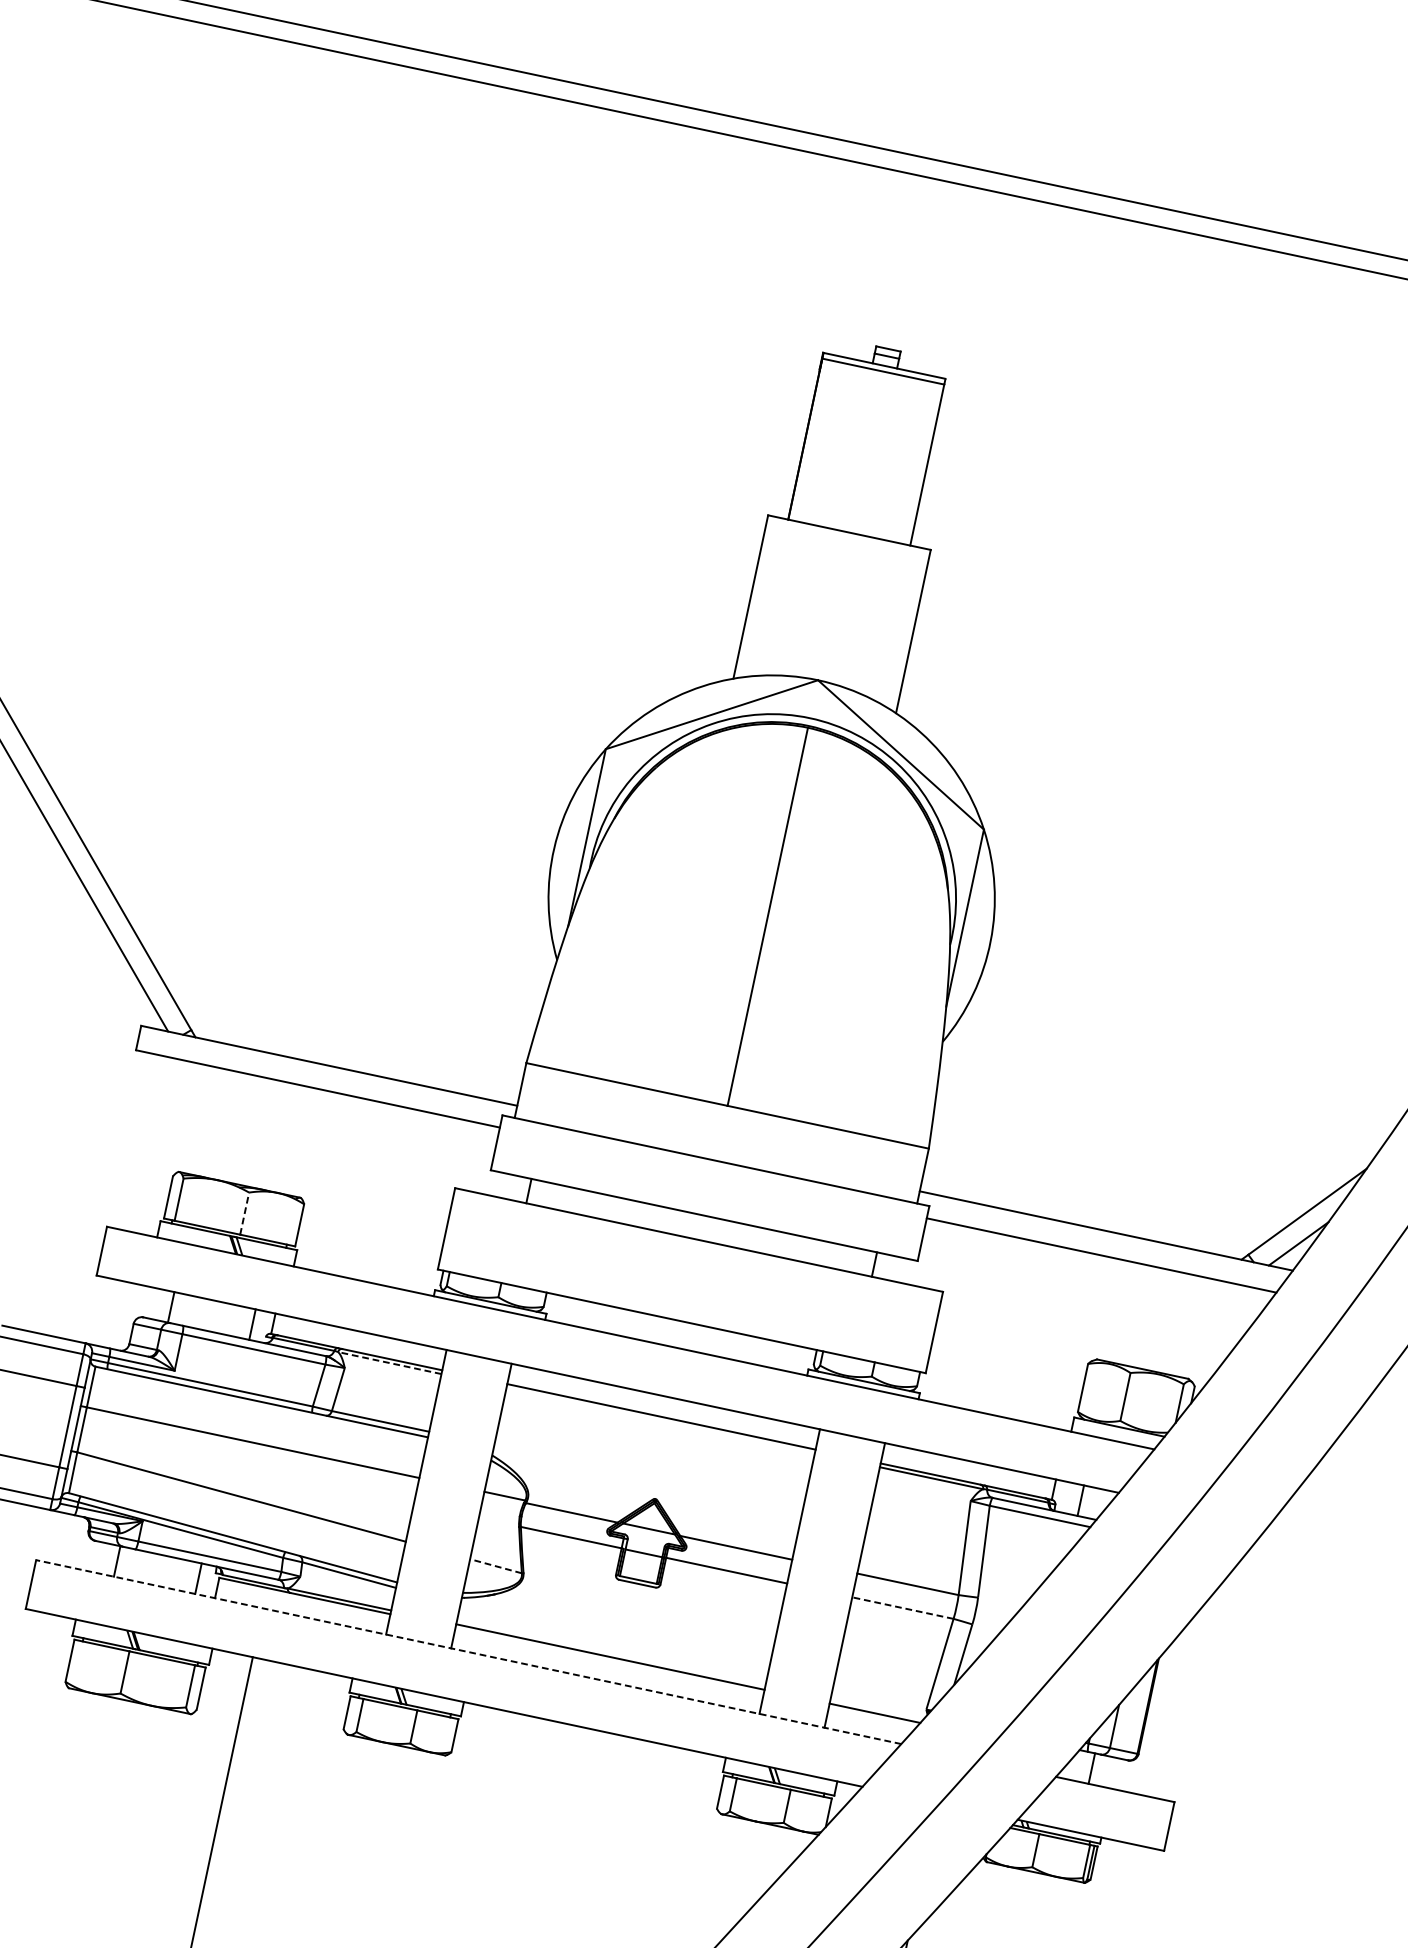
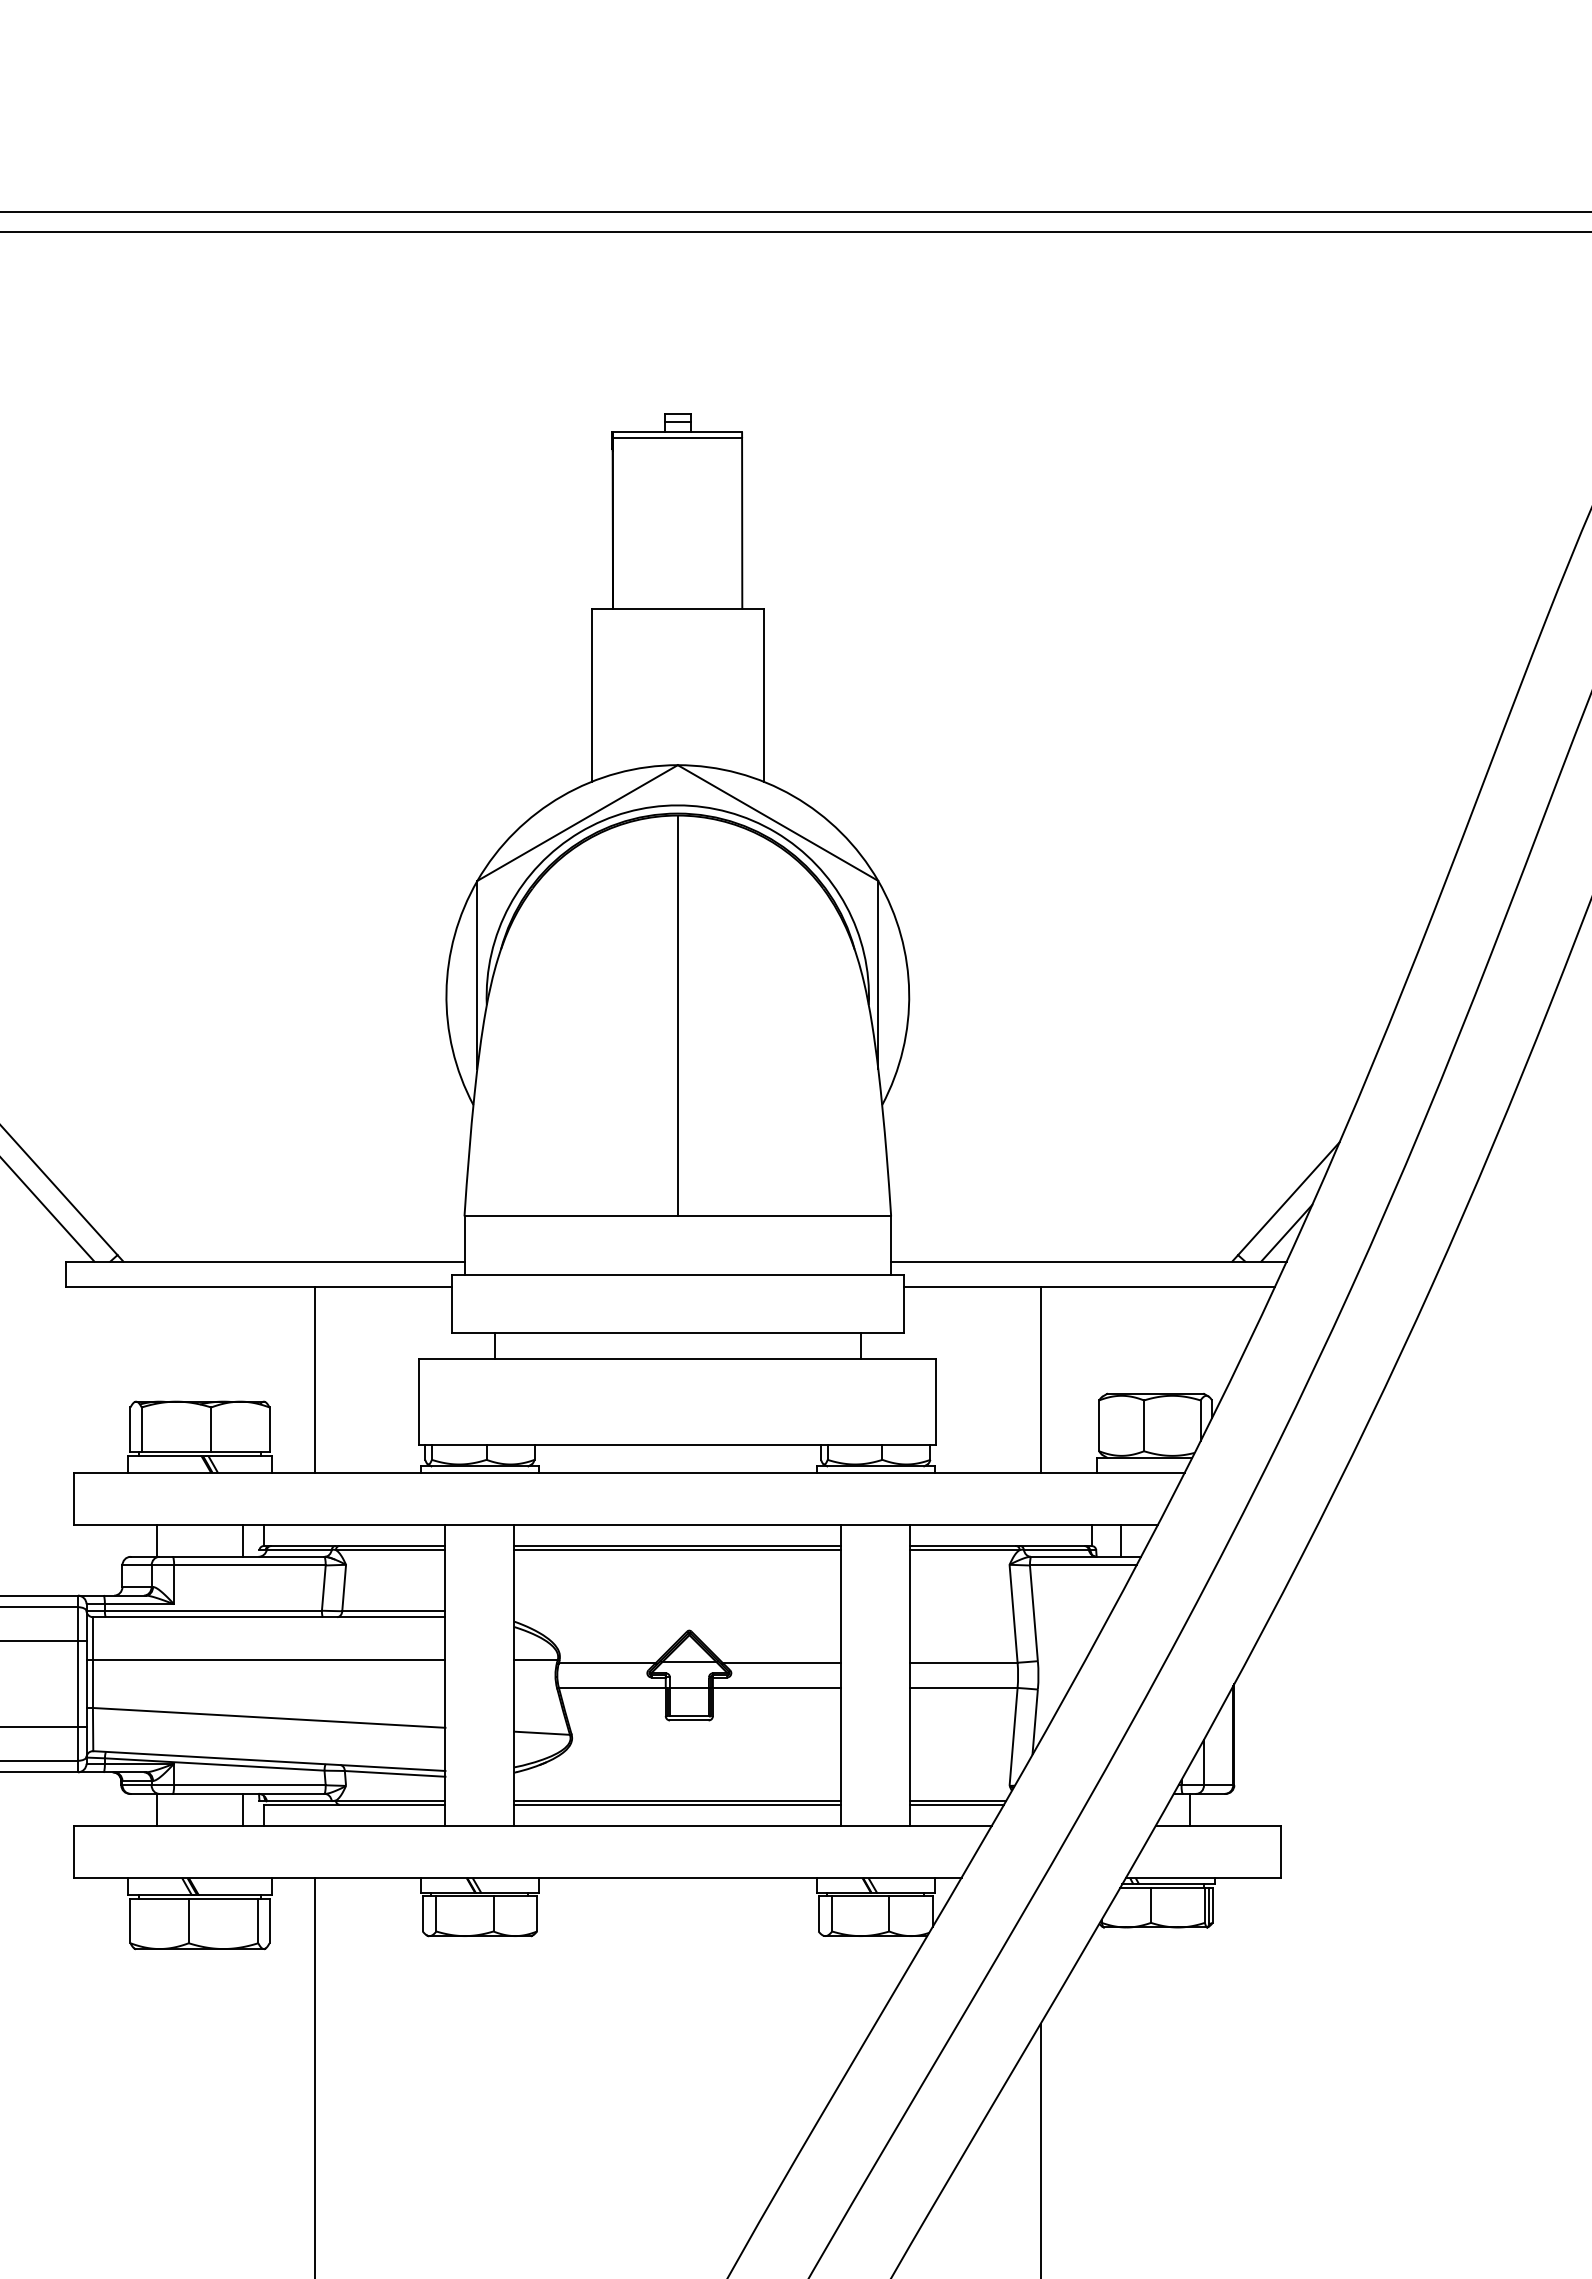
line: (353, 1187) -> (315, 1379), added
line: (244, 1213) -> (211, 1429), dashed -> solid
line: (1037, 1332) -> (1040, 1379), added
line: (389, 1363) -> (390, 1550), dashed -> solid
line: (660, 1420) -> (677, 1550), added
line: (496, 1566) -> (542, 1733), dashed -> solid
line: (902, 1607) -> (963, 1687), dashed -> solid
line: (469, 1652) -> (533, 1826), dashed -> solid
line: (609, 1660) -> (677, 1804), added
line: (873, 1716) -> (957, 1804), added

